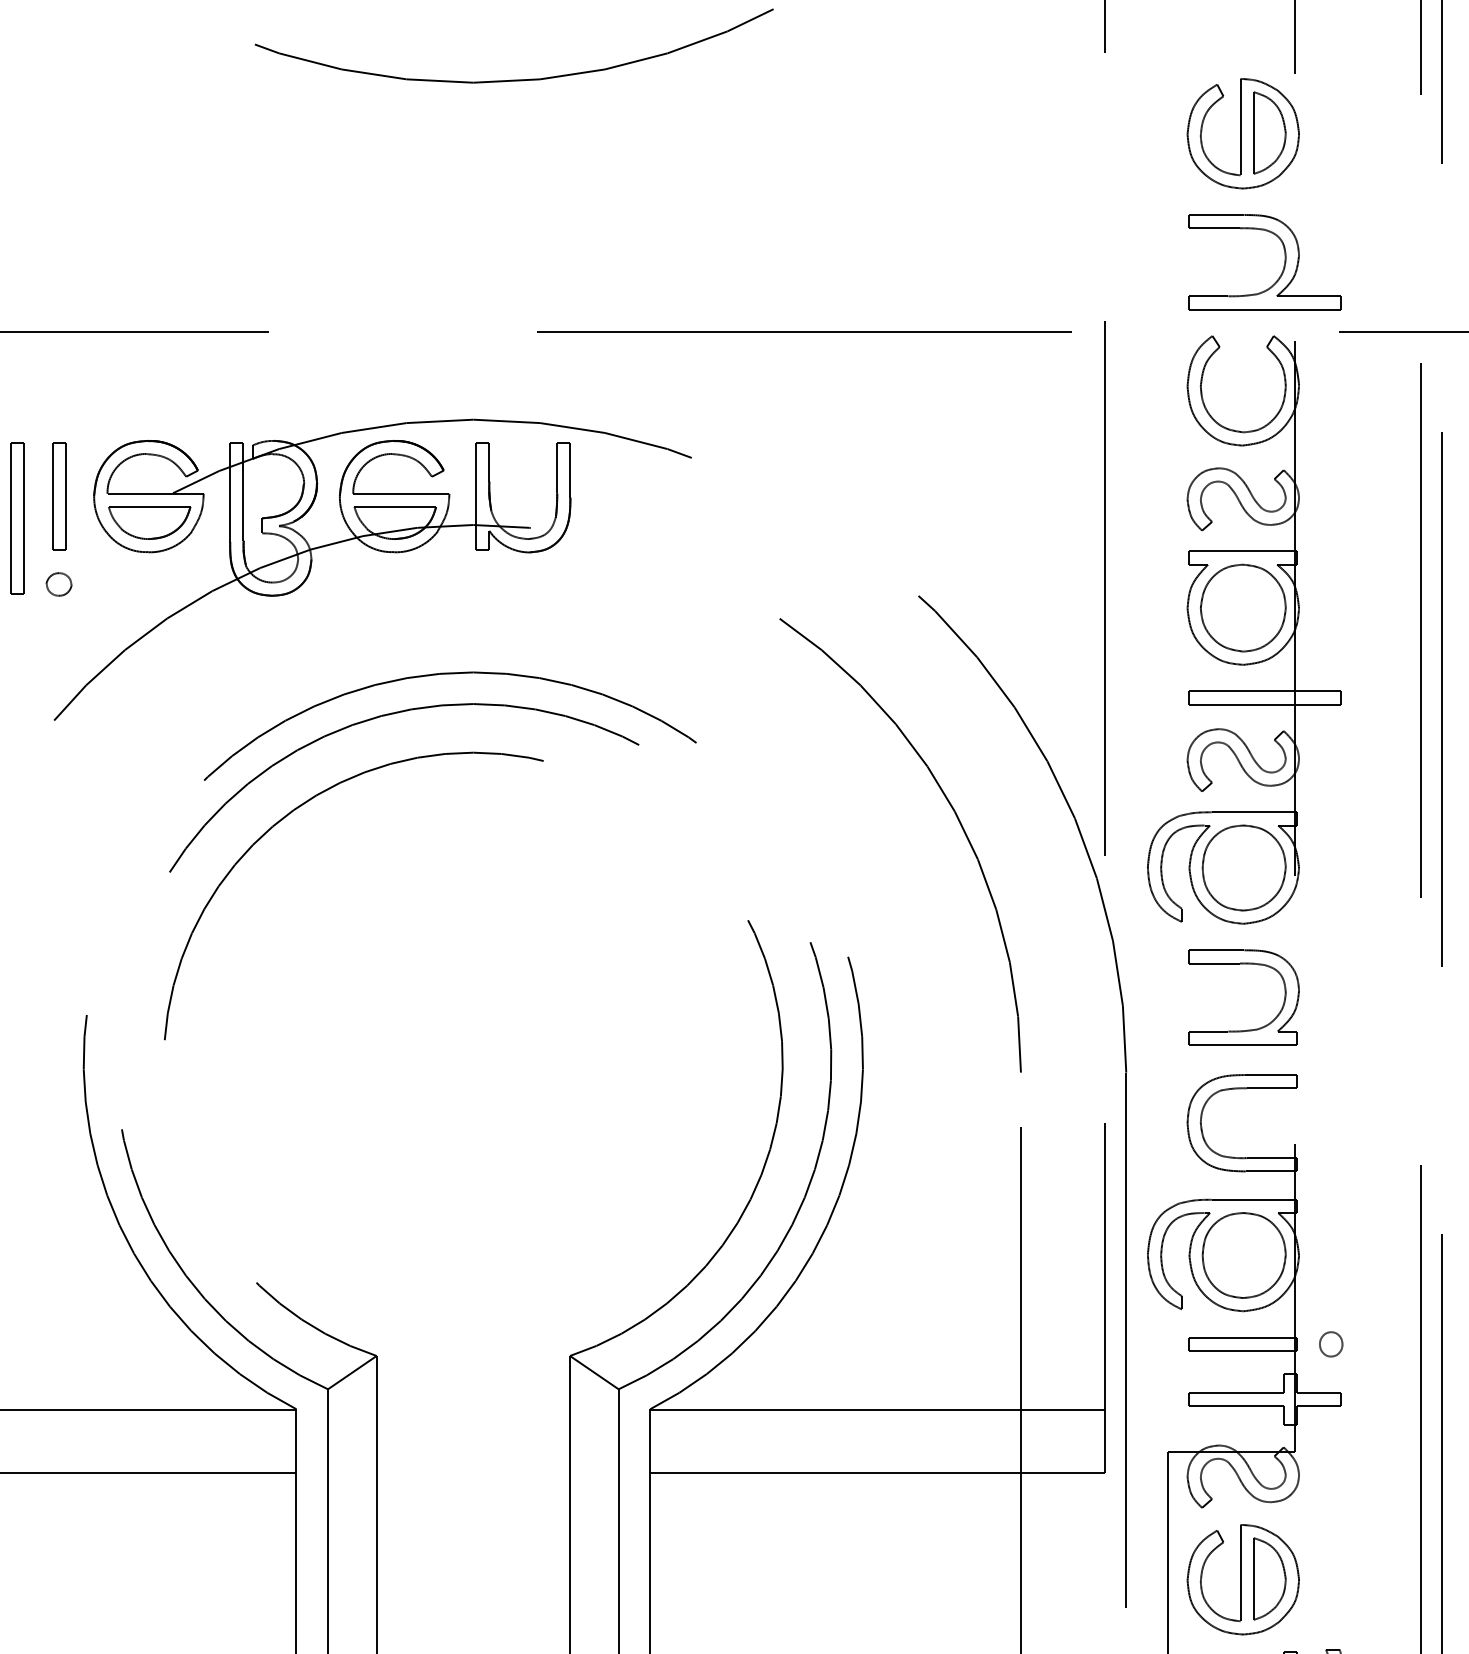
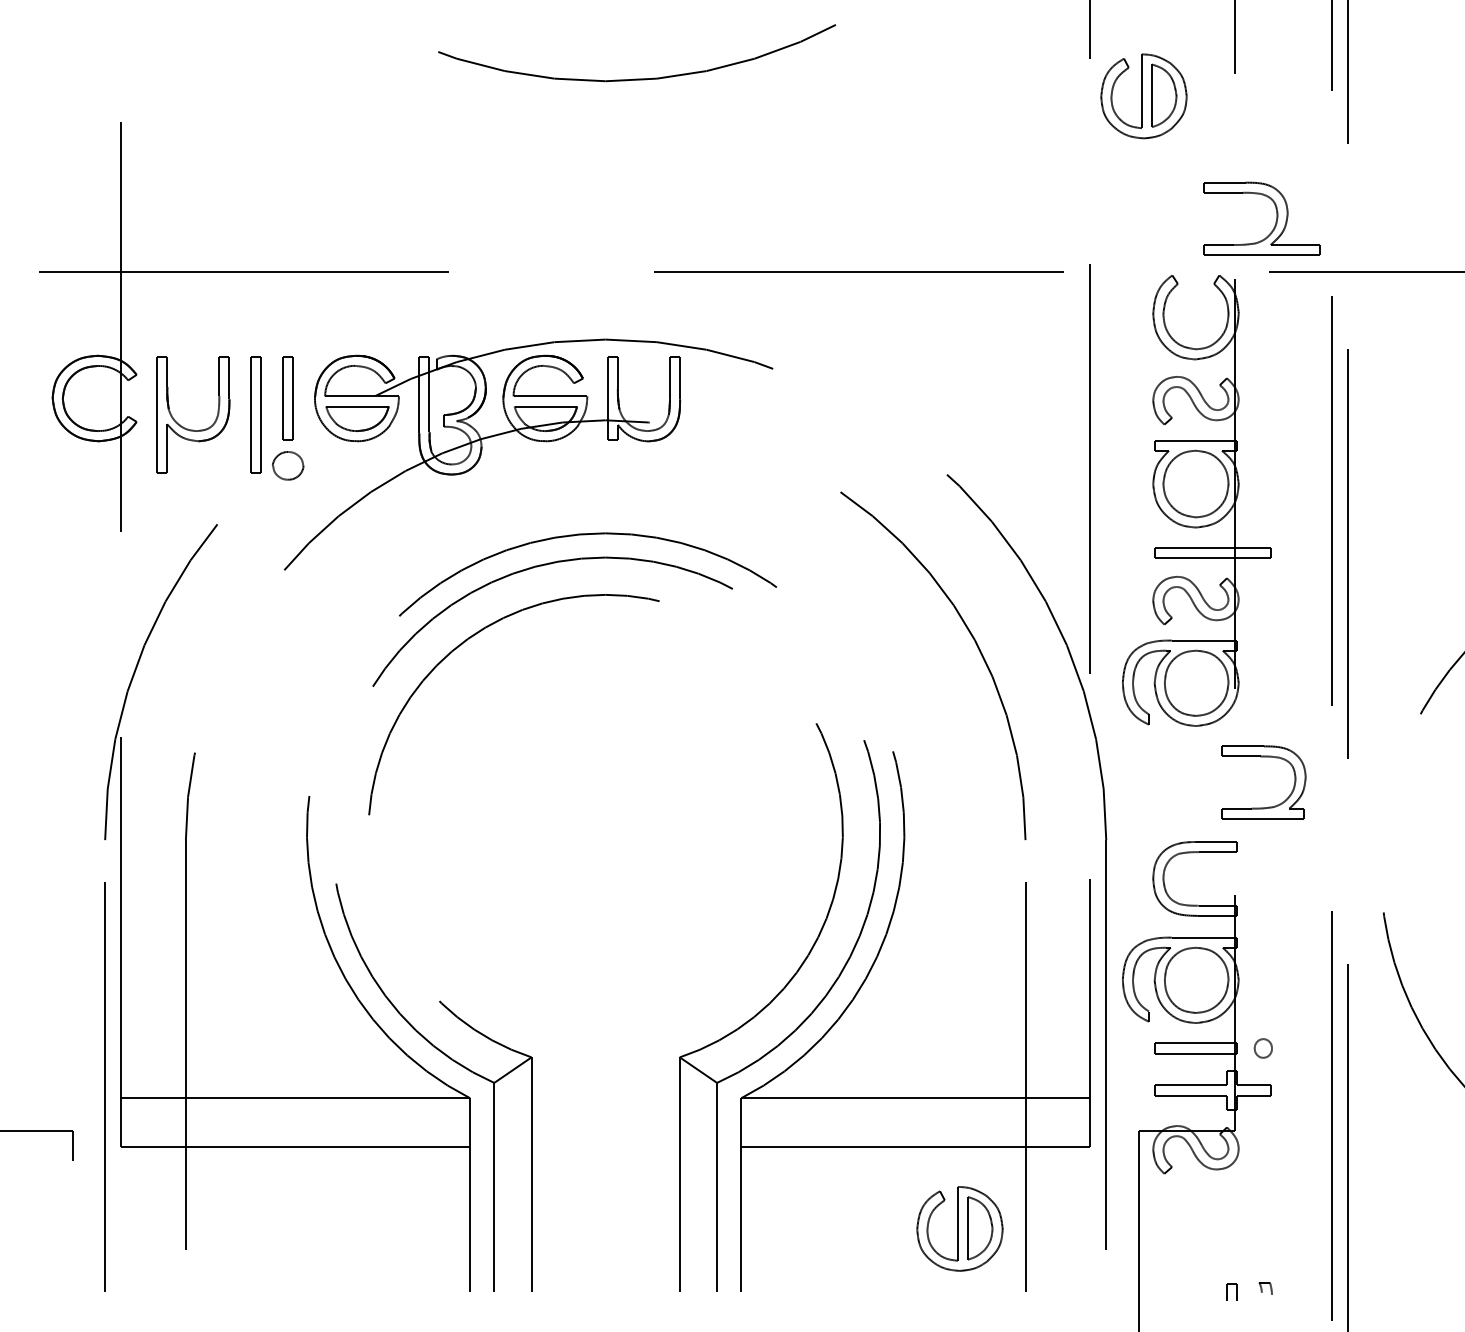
part: (1242, 133) -> (1143, 96), moved
part: (1283, 265) -> (1275, 221), moved
part: (58, 583) -> (287, 465), size x1.6
part: (1250, 1028) -> (1268, 806), moved
part: (1242, 1579) -> (959, 1228), moved

